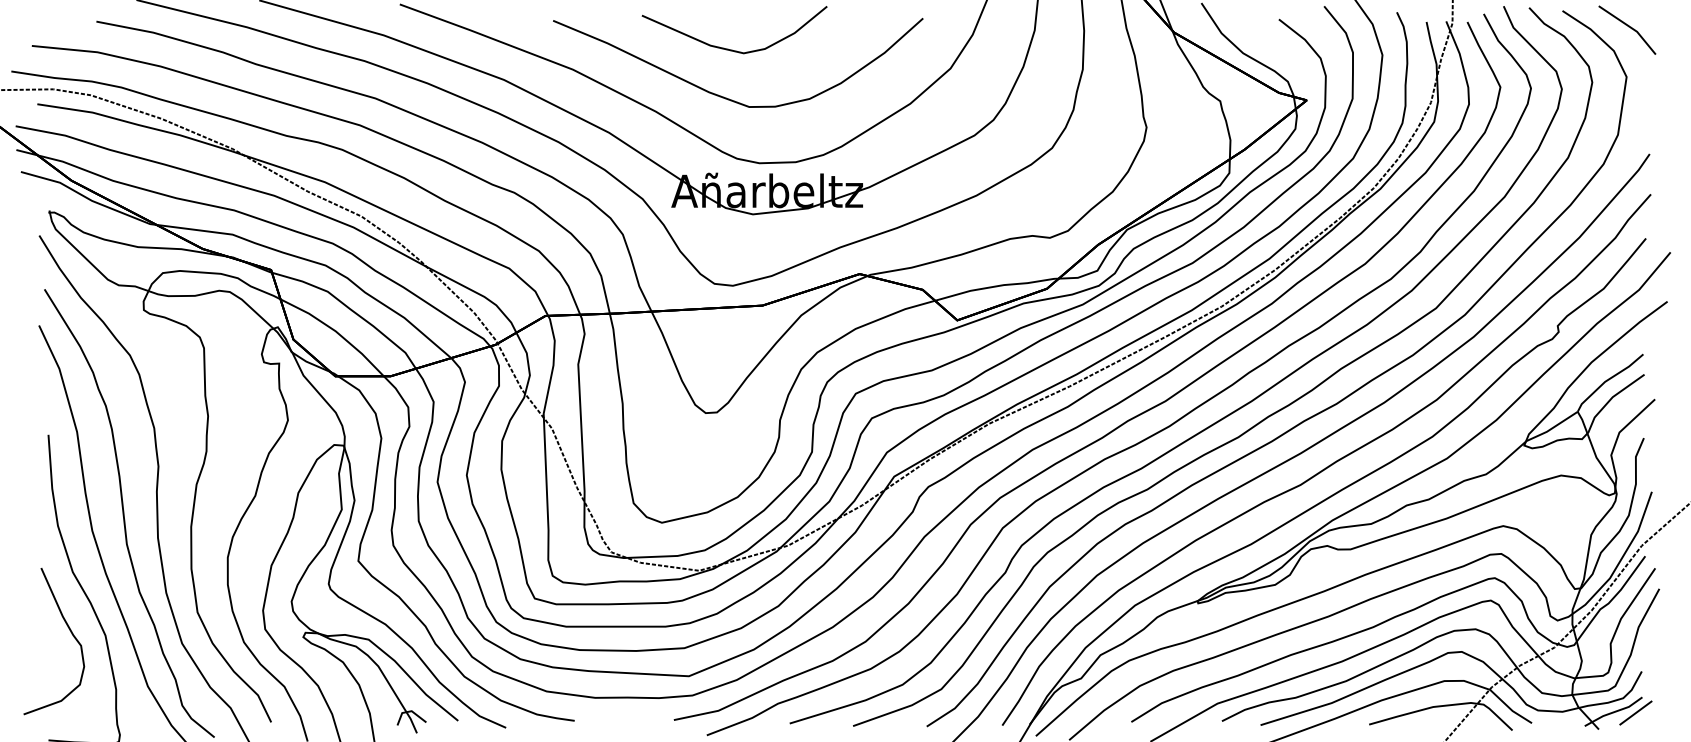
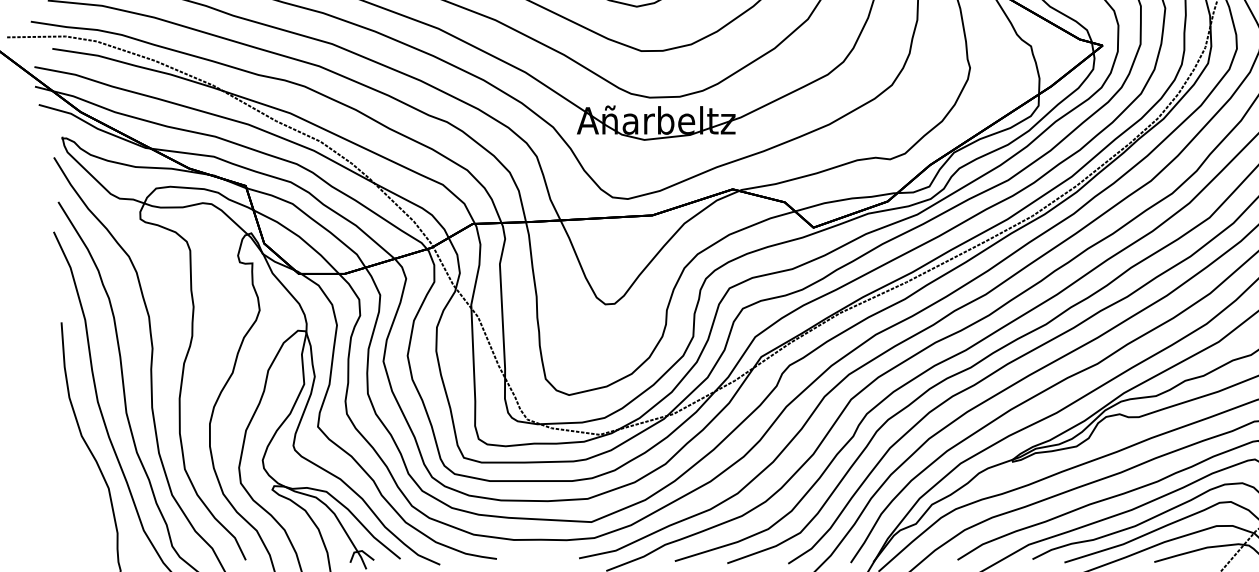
curve: (70, 632) -> (79, 485), removed

